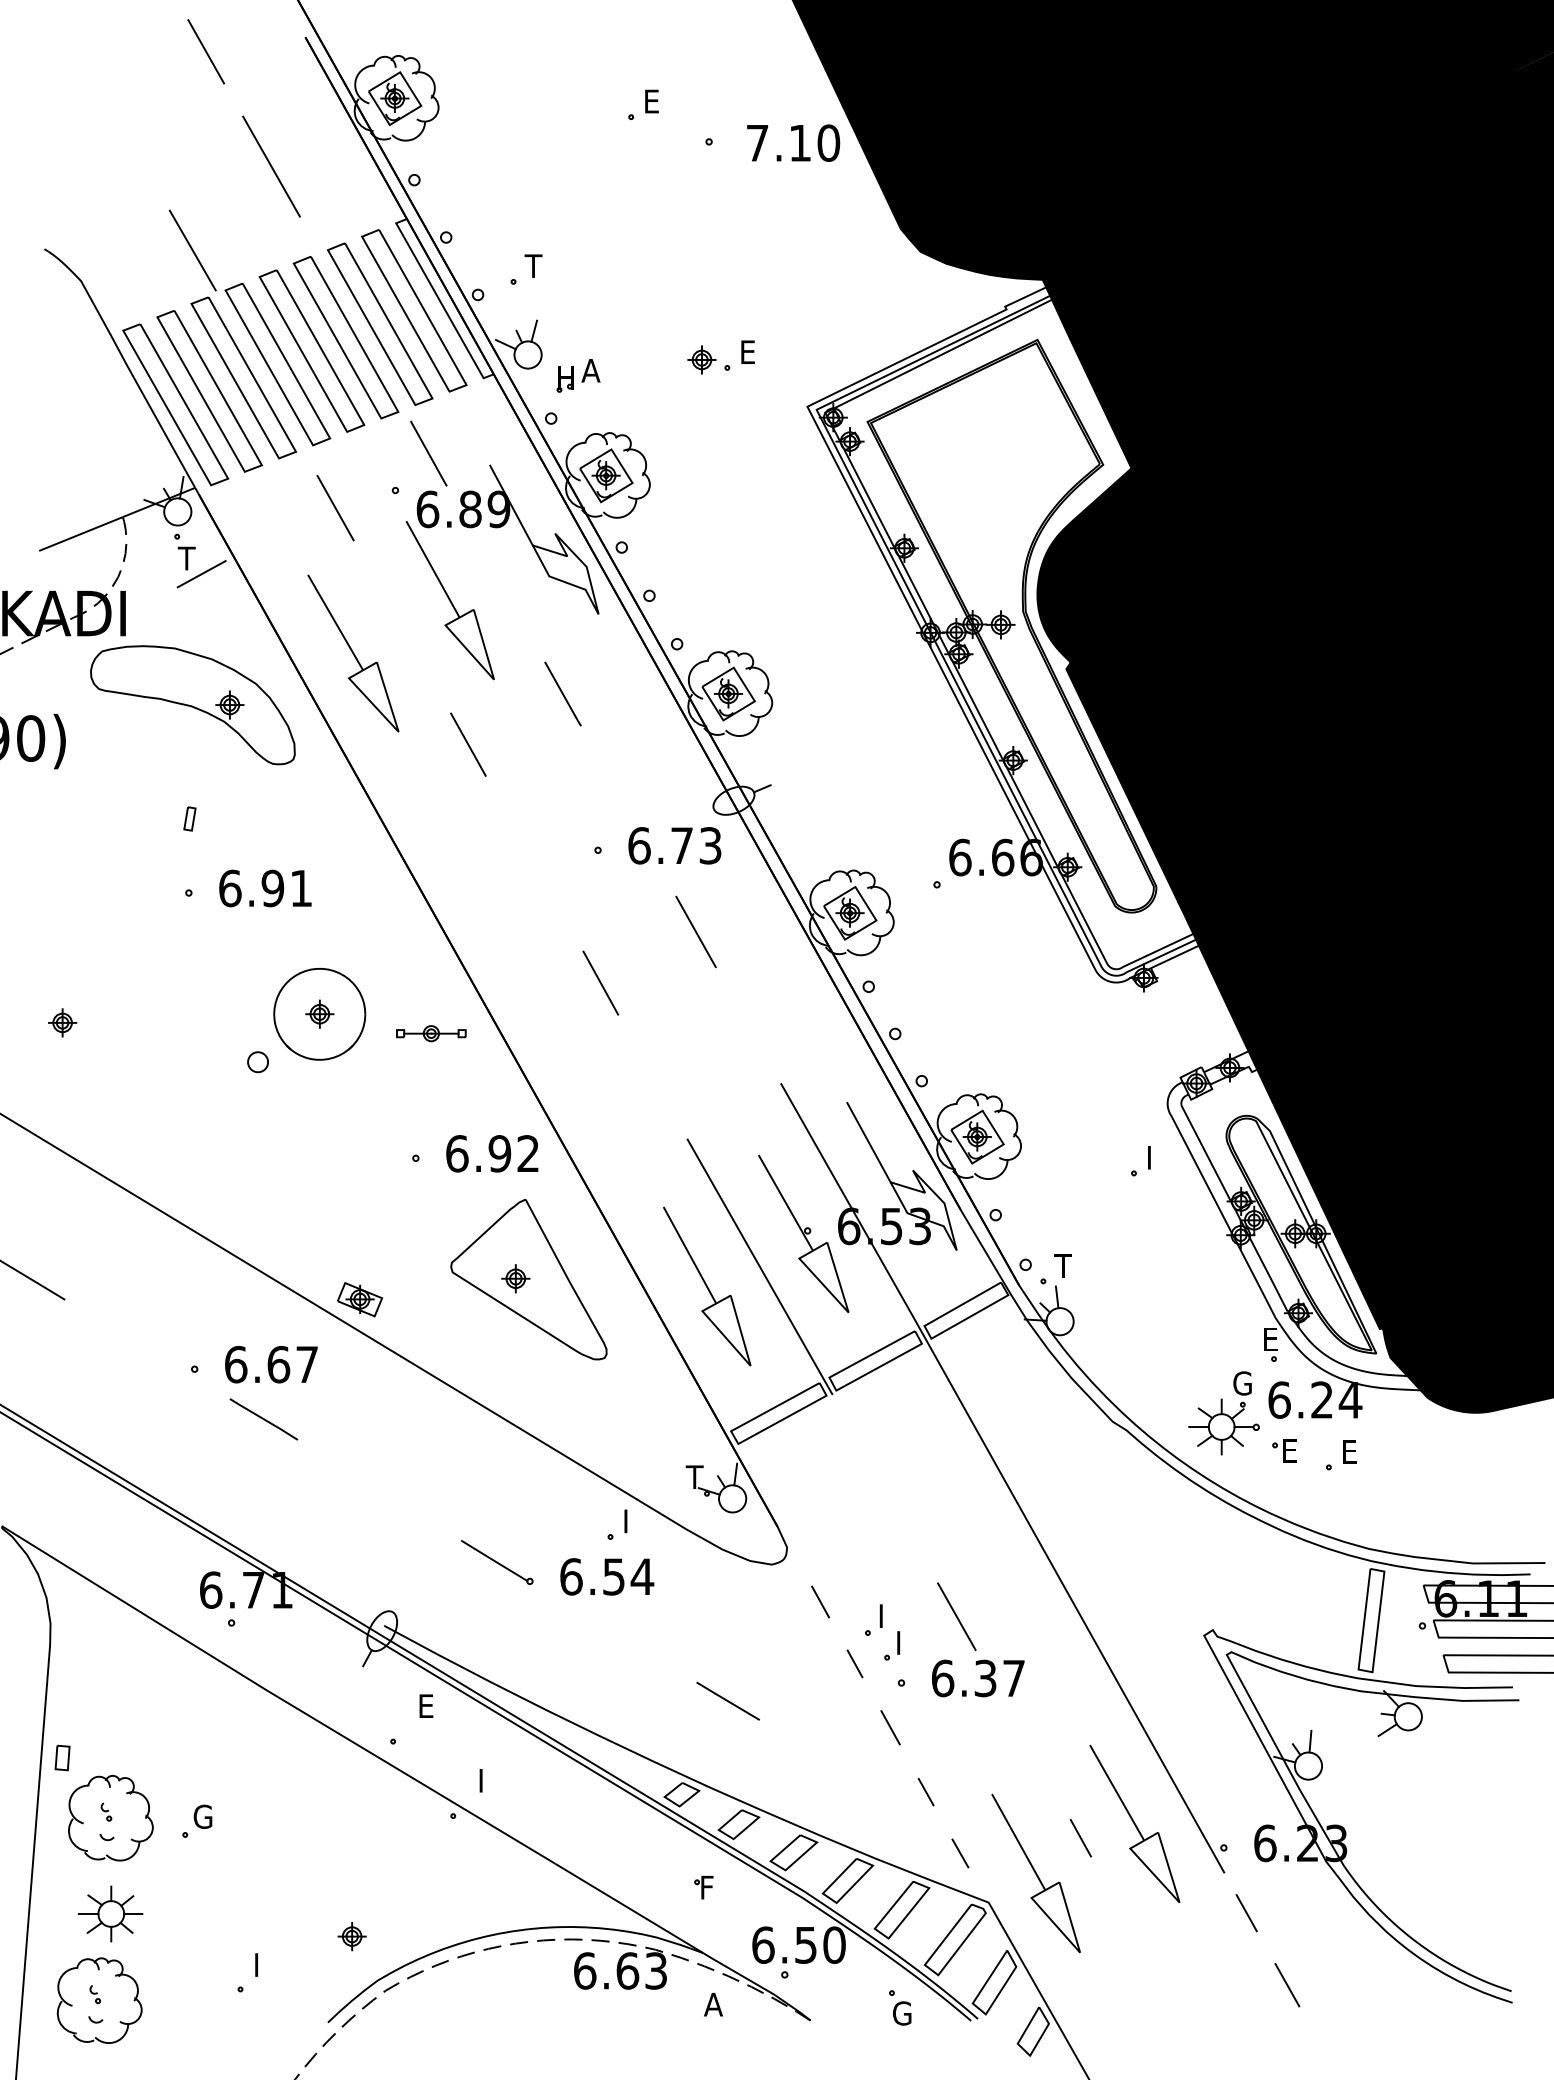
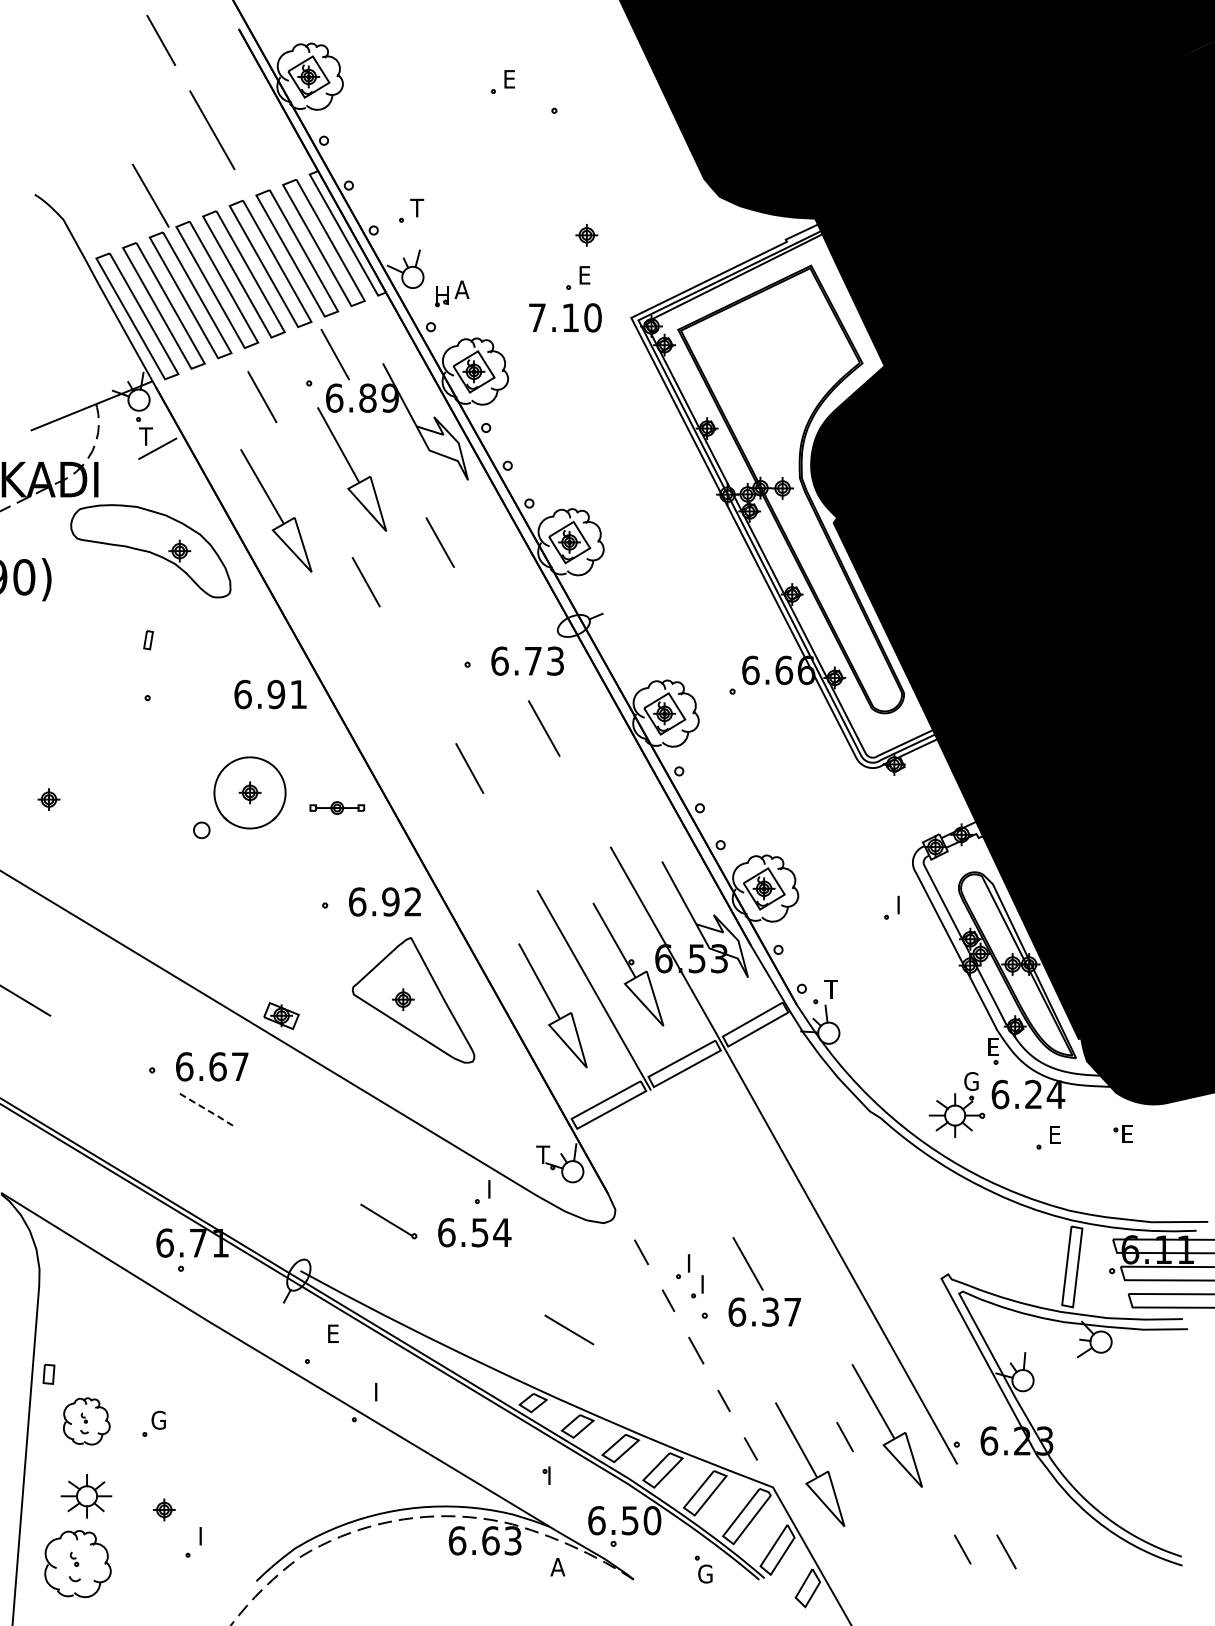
text: (793, 142) -> (565, 317), moved
part: (701, 360) -> (586, 235), moved
text: (265, 888) -> (270, 694), moved
line: (264, 1419) -> (206, 1109), solid -> dashed
part: (1283, 1449) -> (1122, 1133), moved
part: (110, 1818) -> (86, 1421), size x0.7
text: (707, 1882) -> (553, 1471), F -> I
line: (1246, 1912) -> (962, 1549), moved
part: (352, 1936) -> (164, 1509), moved

